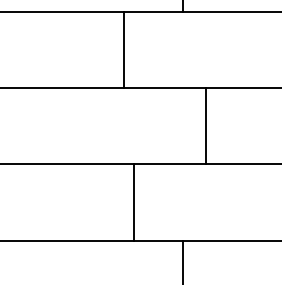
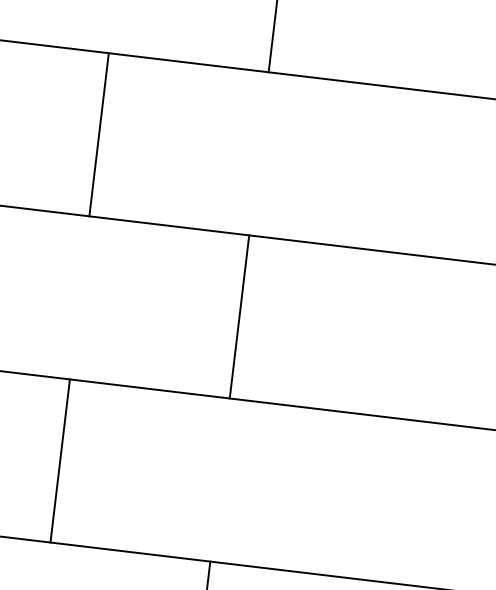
line: (123, 49) -> (98, 133), moved
line: (205, 126) -> (239, 317), moved
line: (133, 202) -> (59, 460), moved

